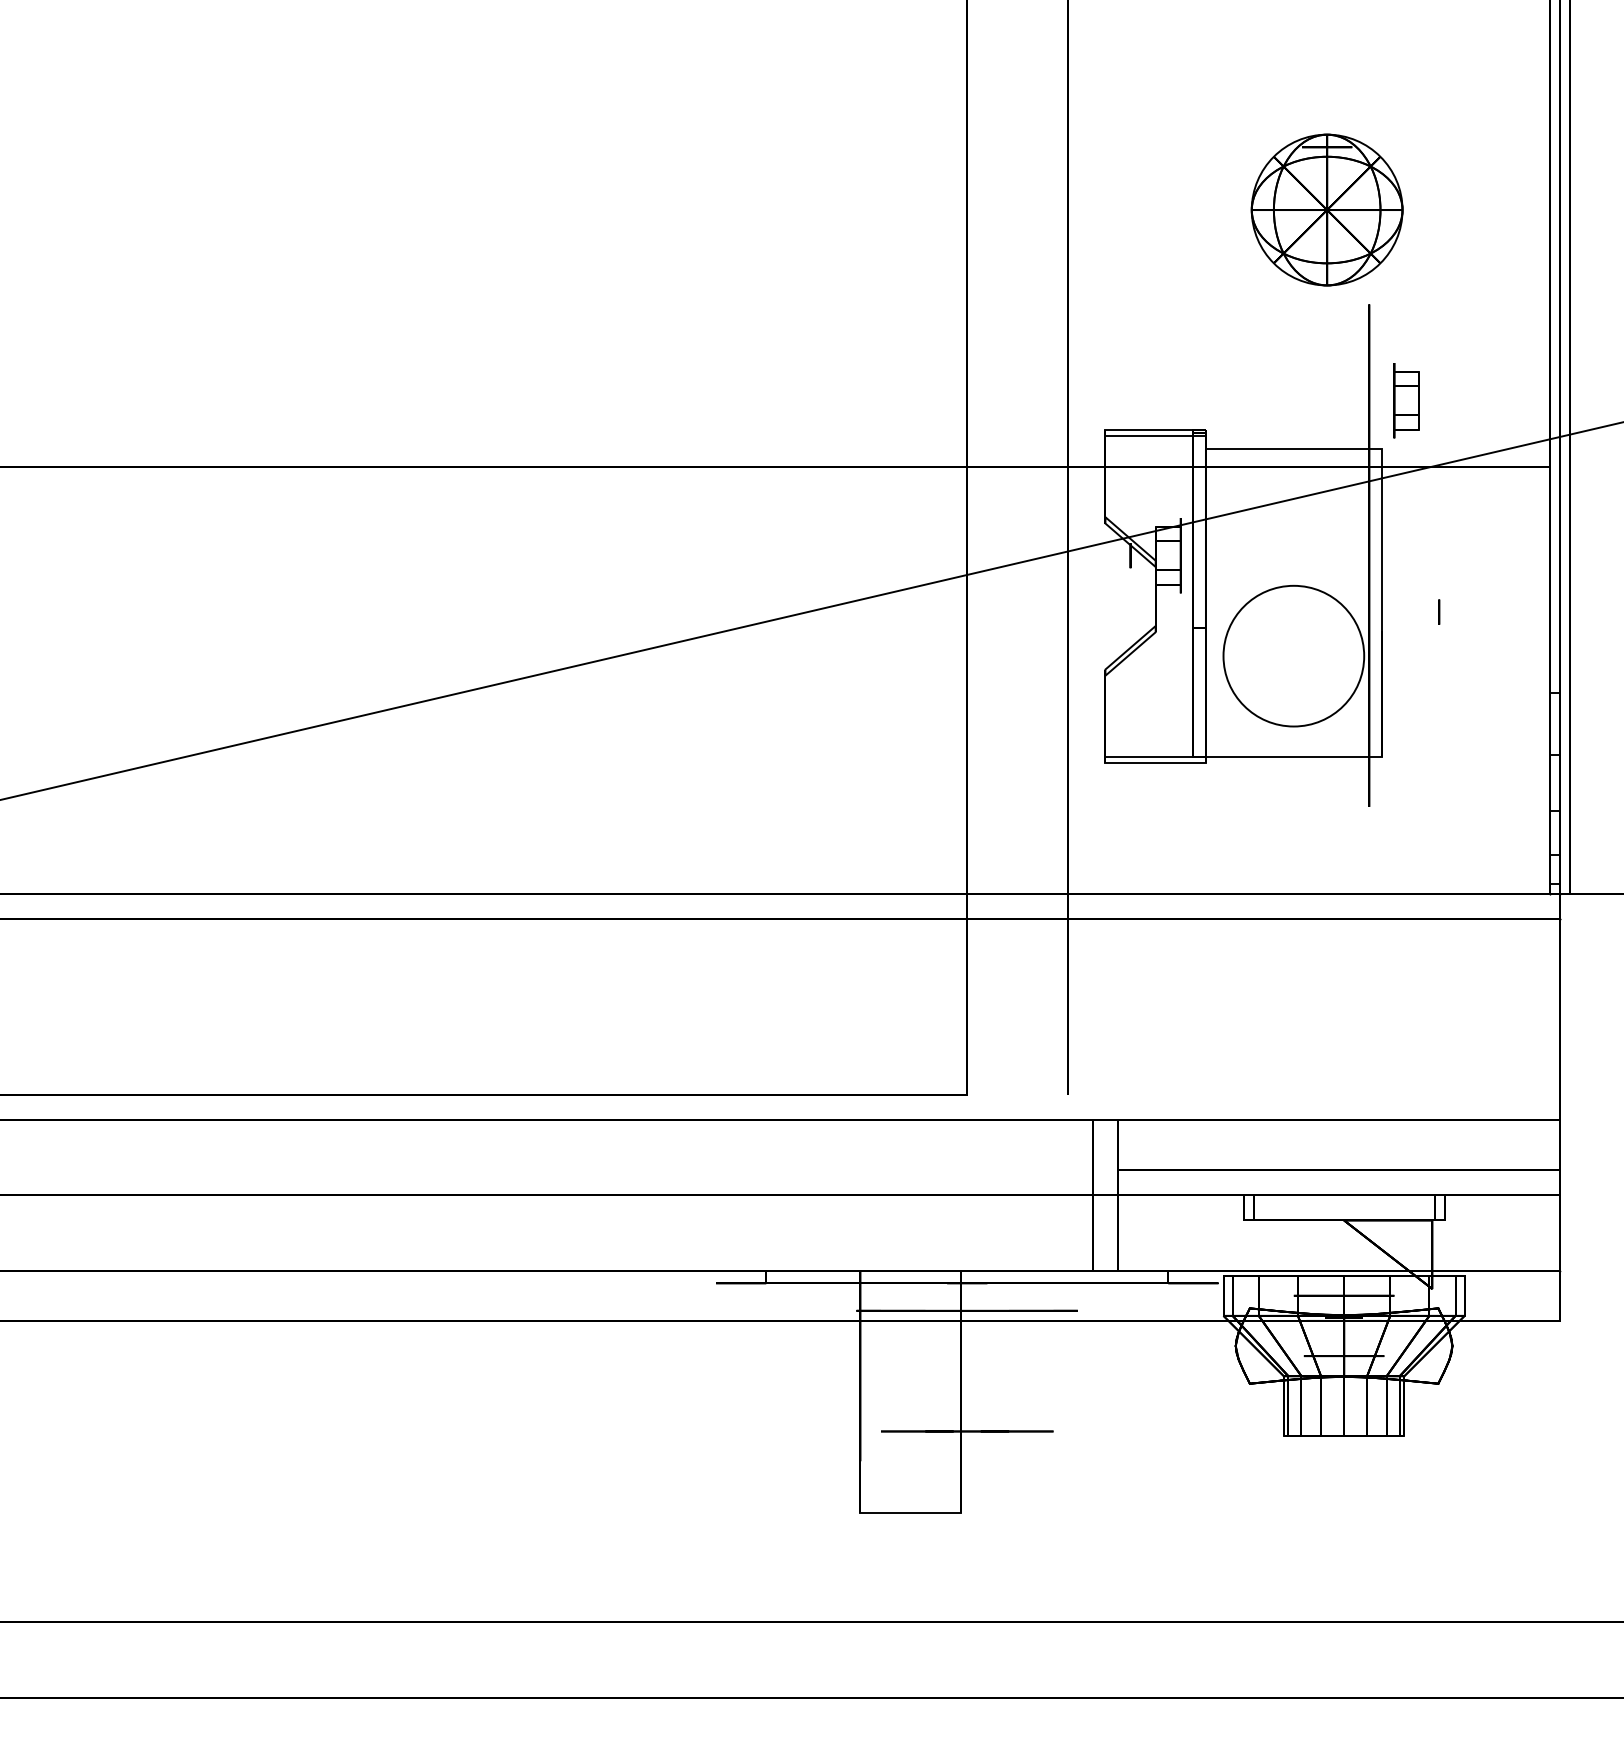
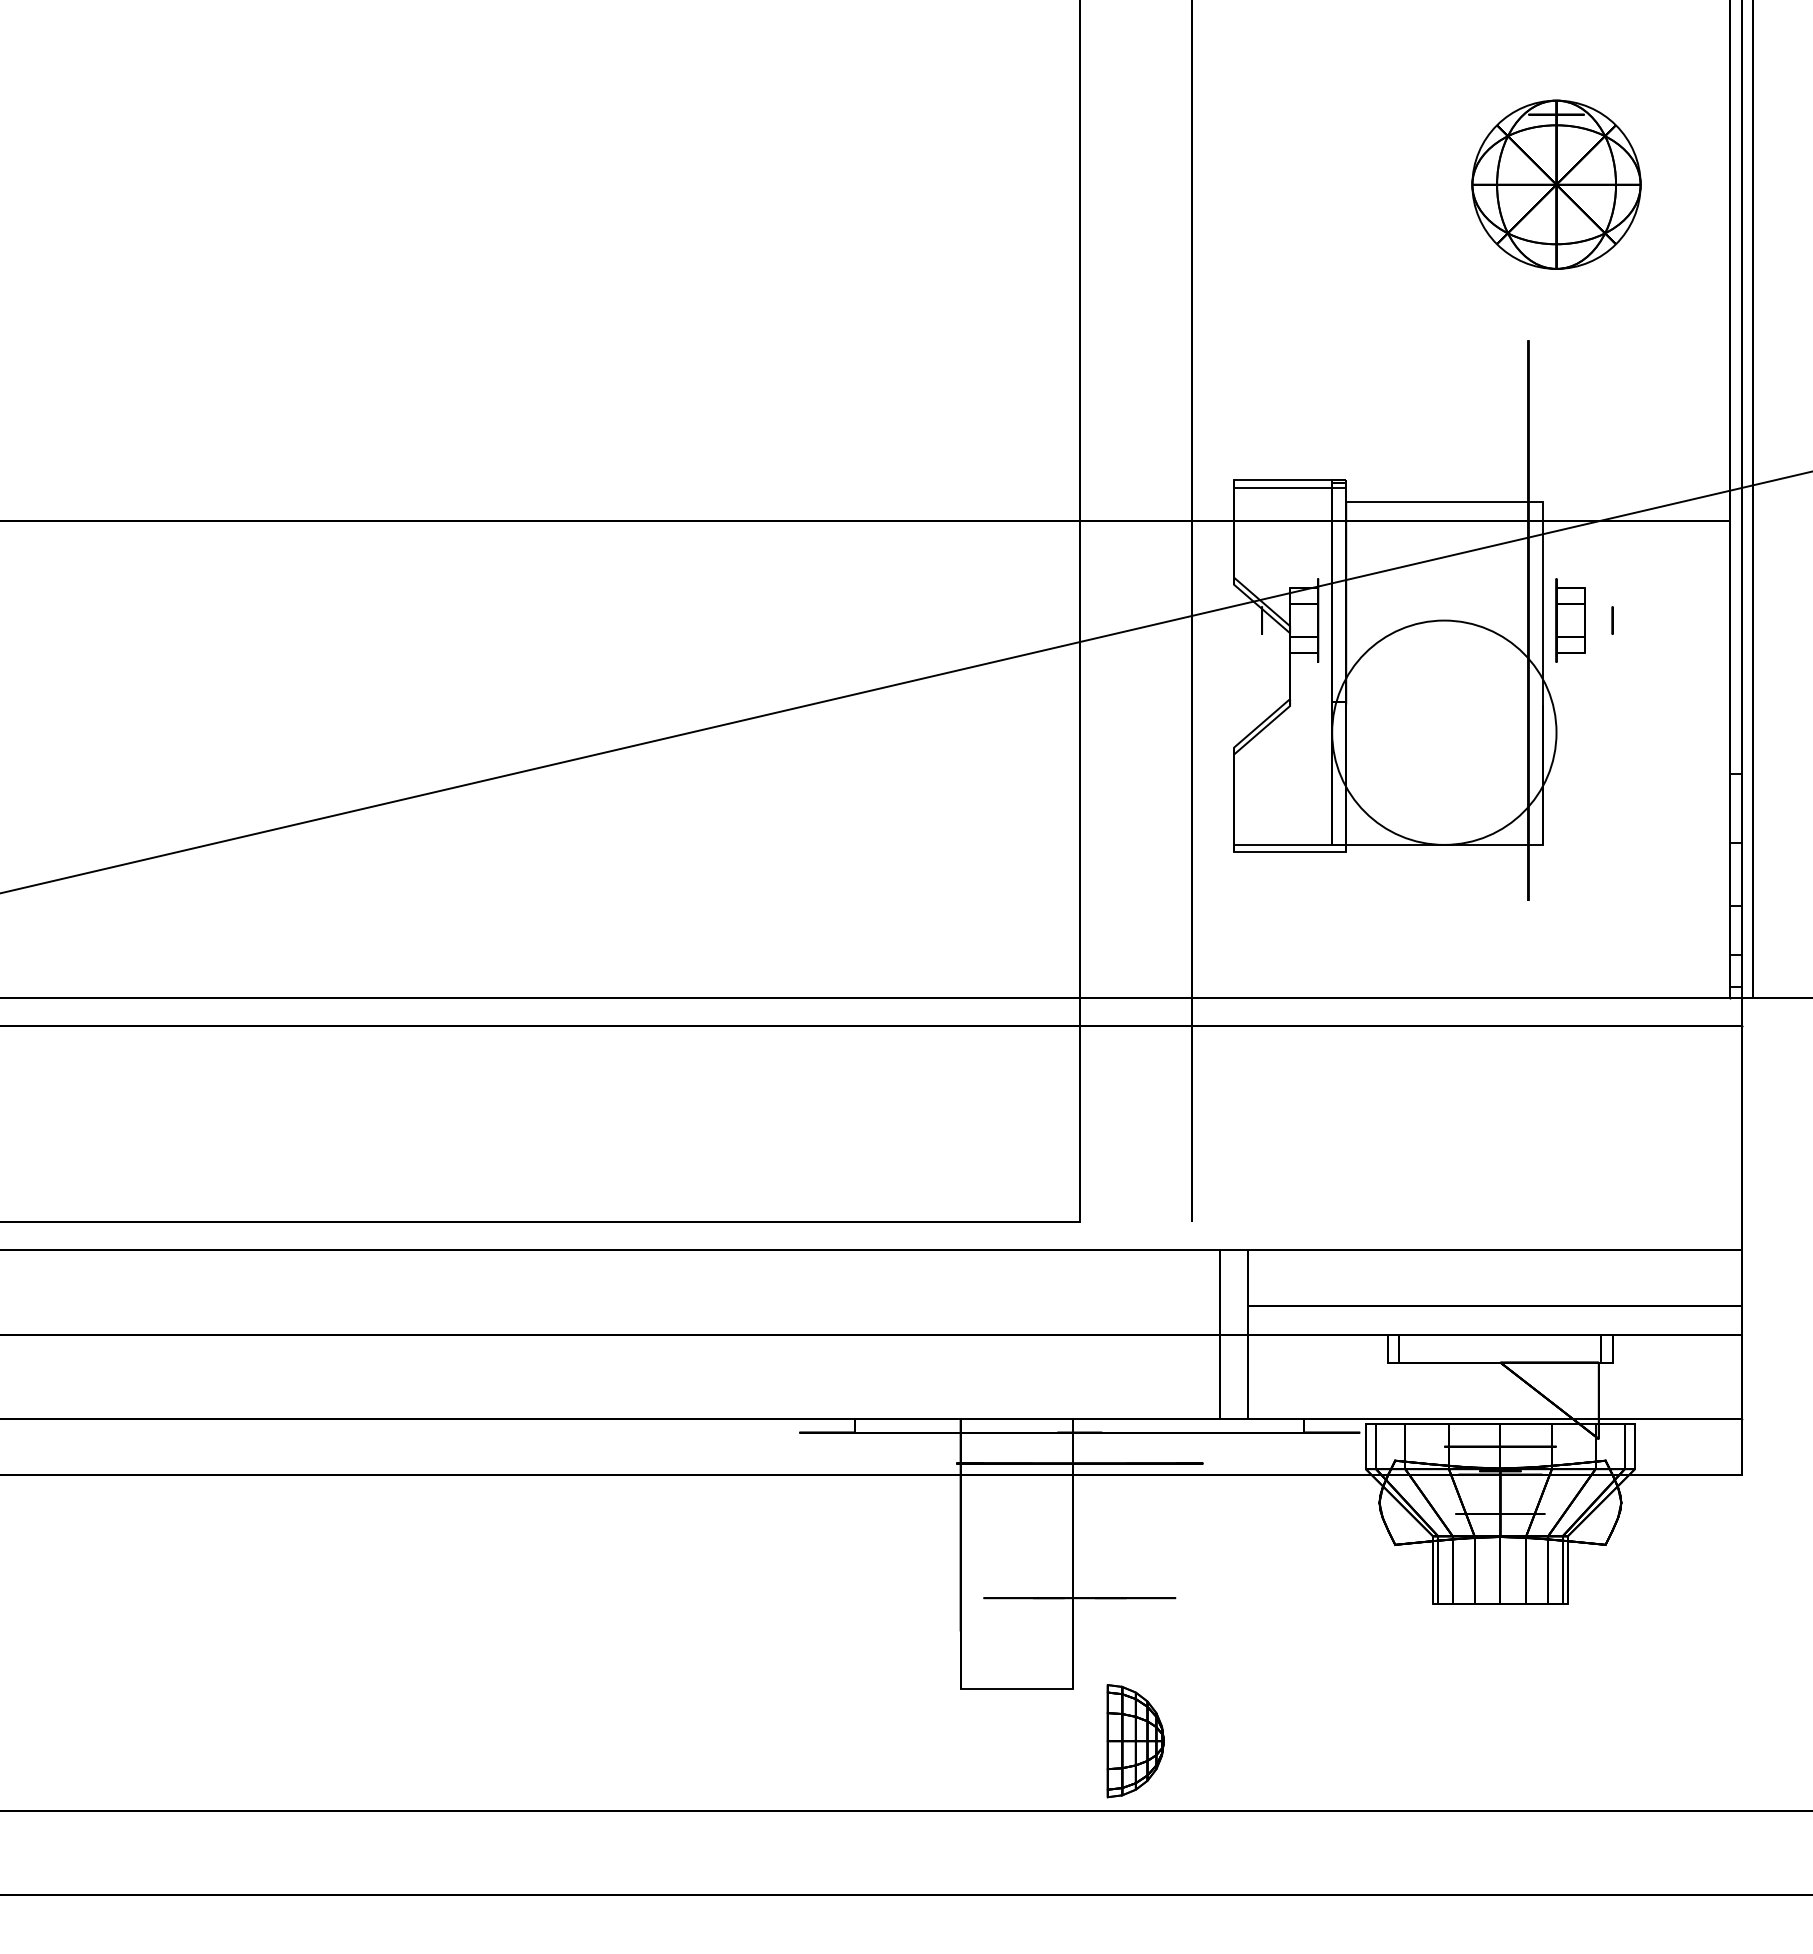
part: (1327, 209) -> (1556, 184), moved
part: (1406, 400) -> (1570, 620), moved
circle: (1439, 612) -> (1612, 620), moved
circle: (1293, 655) -> (1444, 732), size x1.43
part: (1017, 1559) -> (1135, 1741), added

